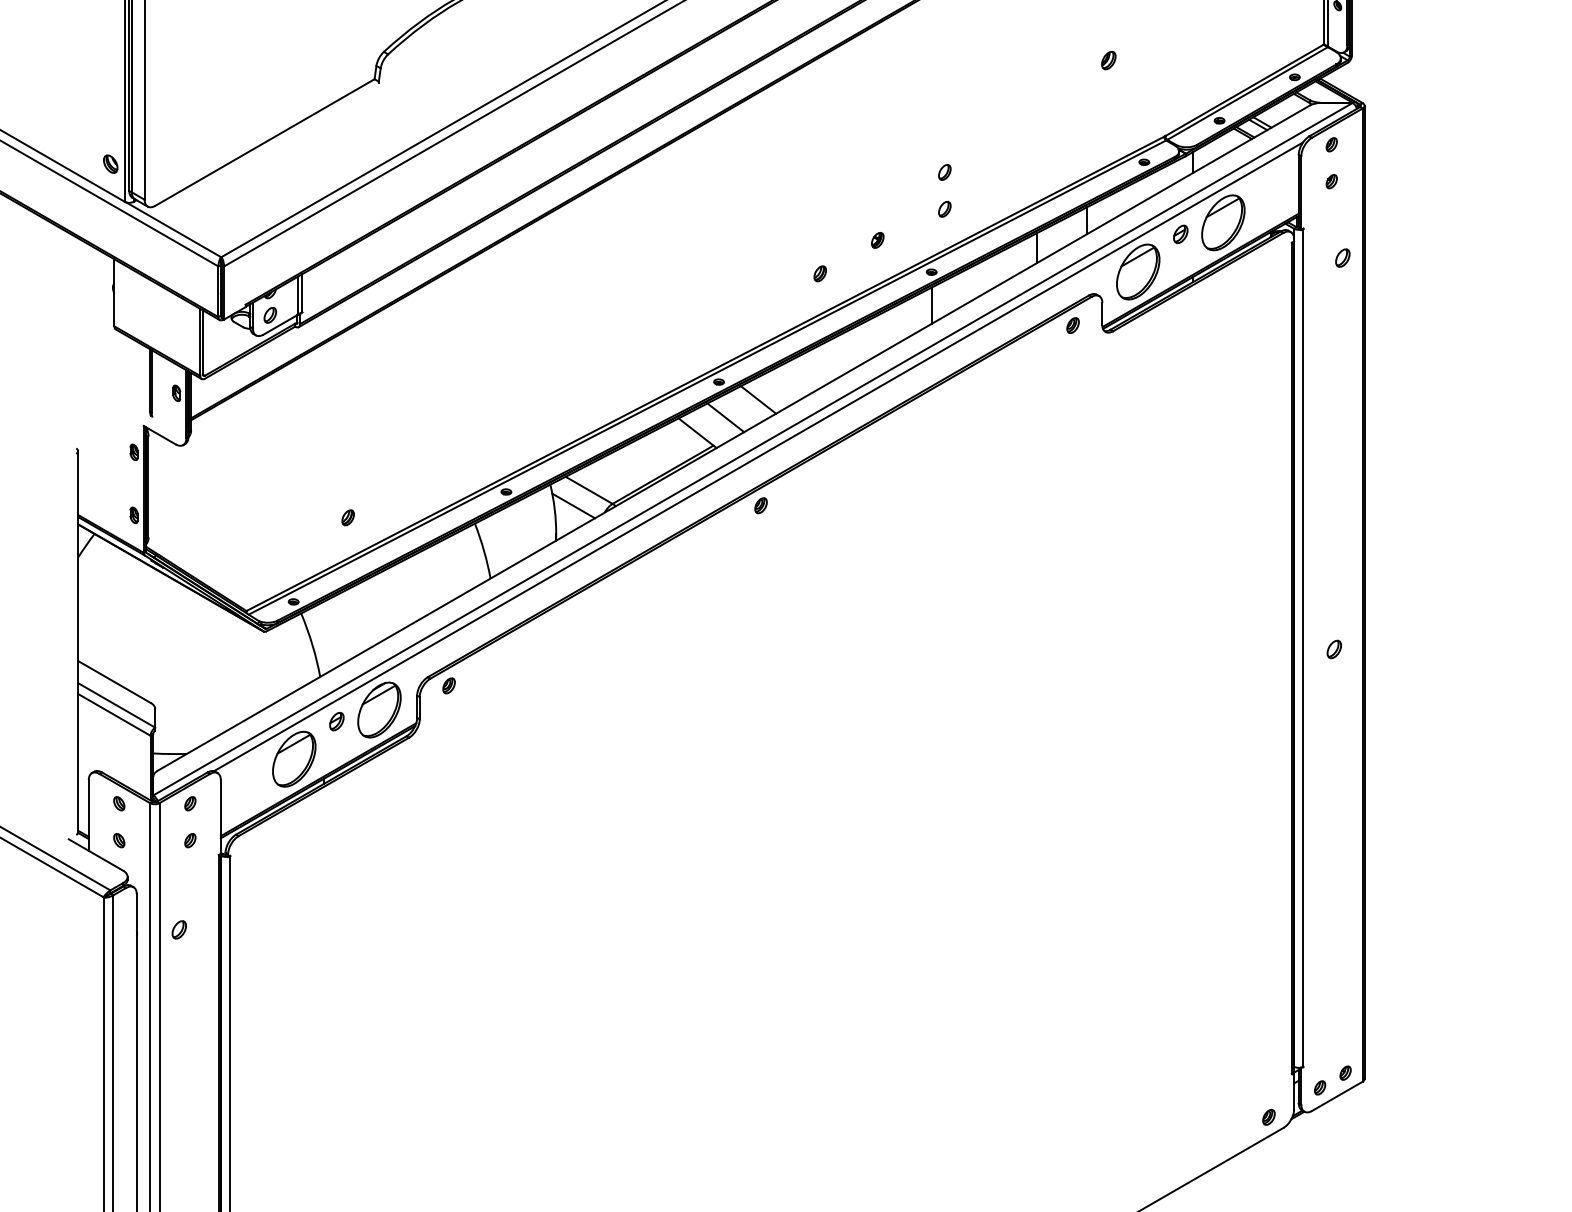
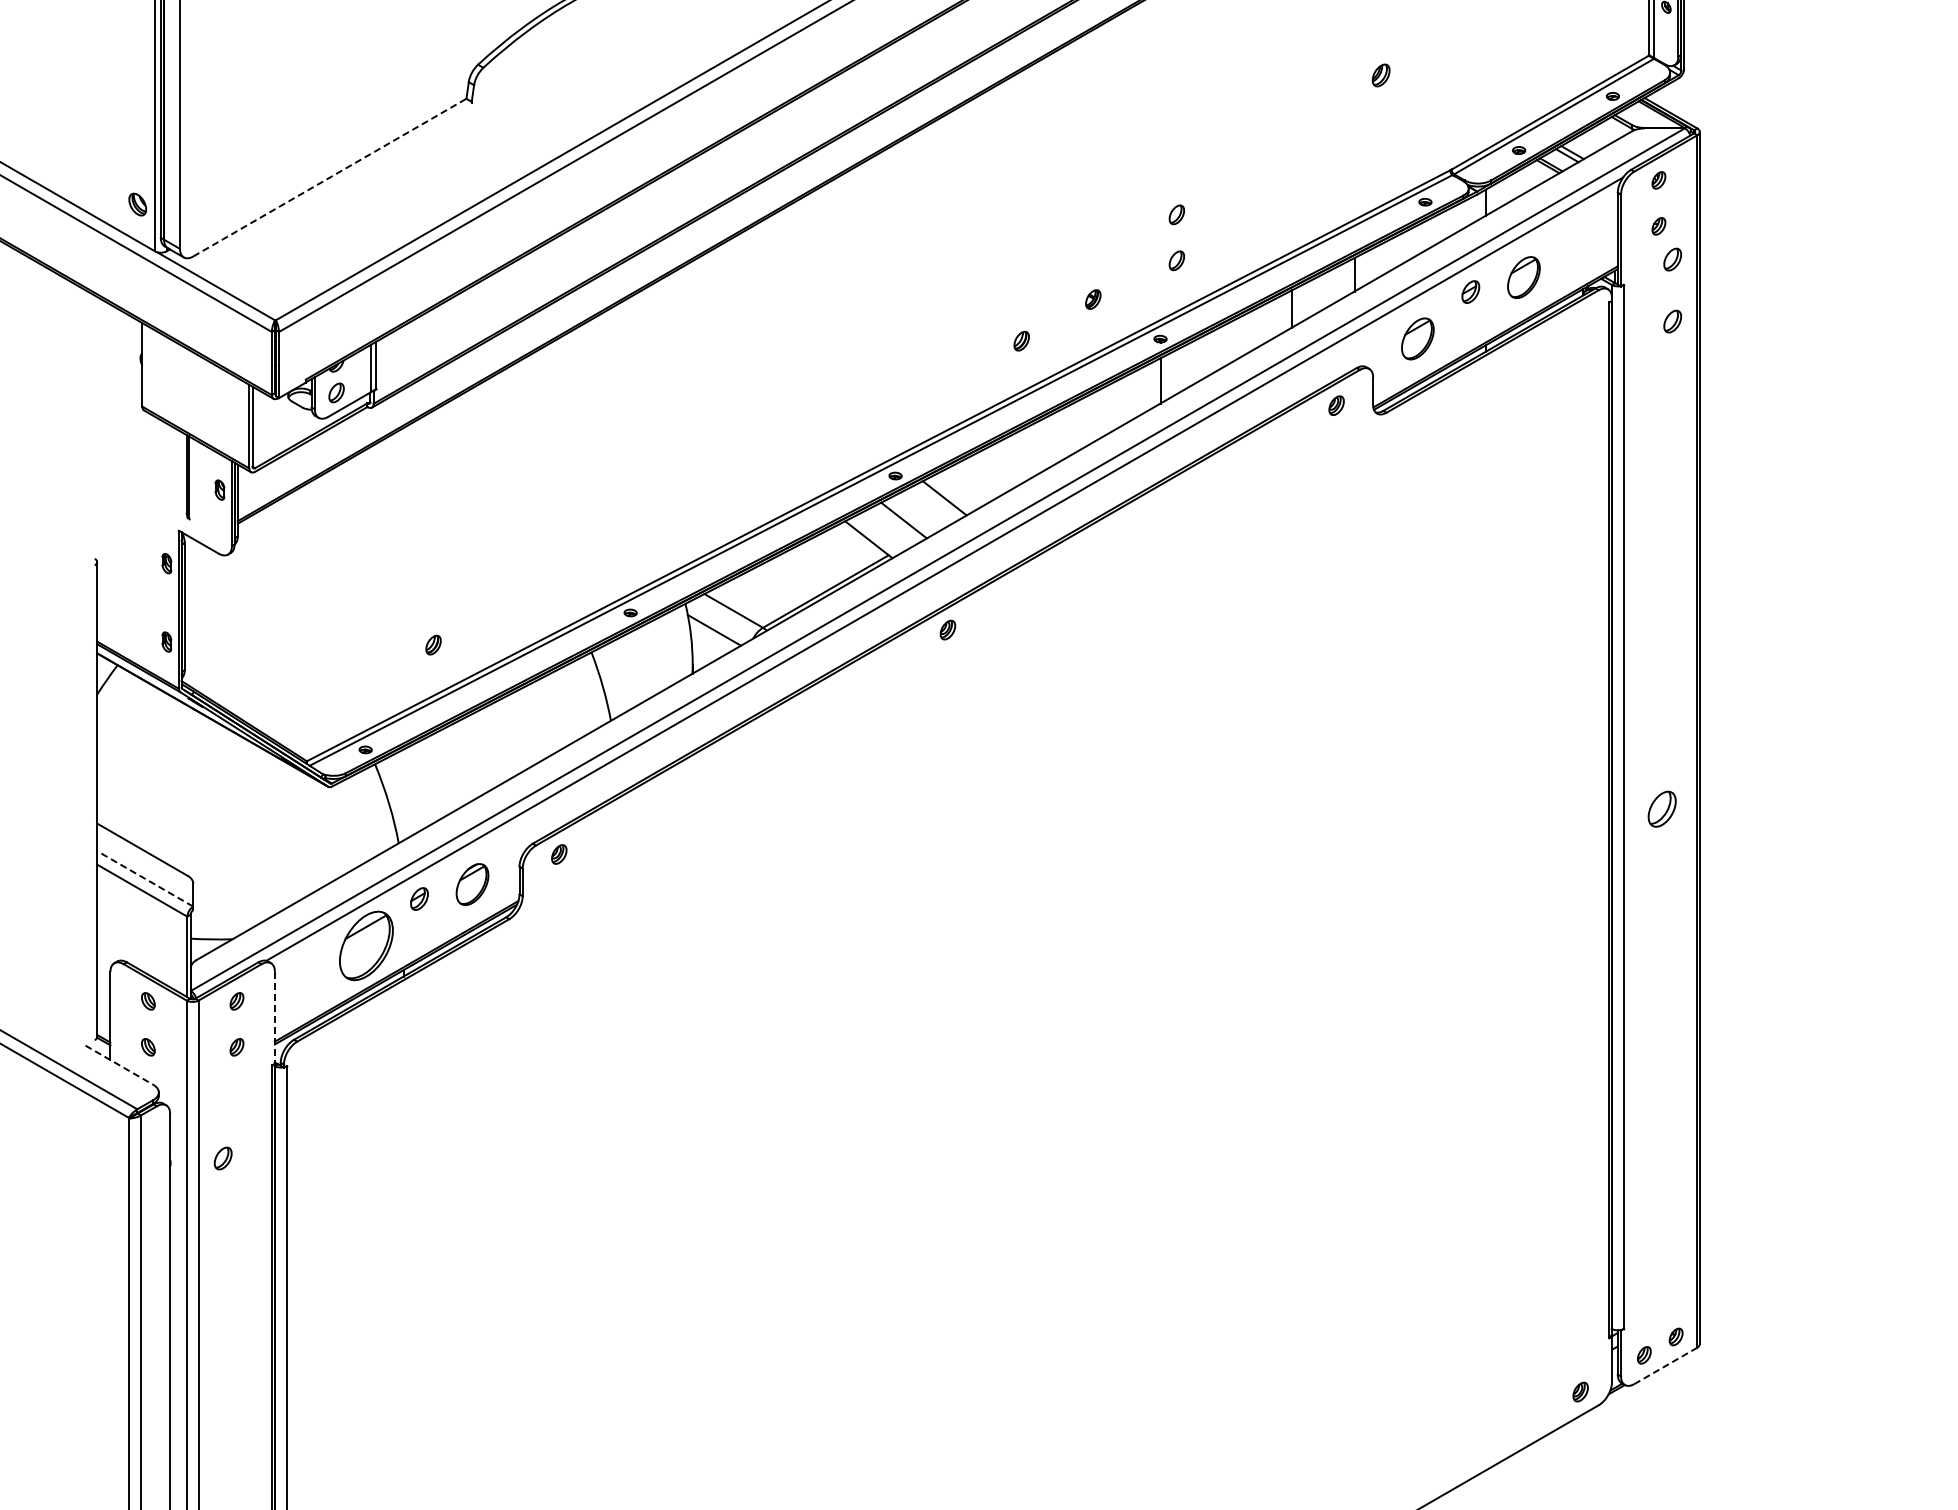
line: (264, 142) -> (329, 177), solid -> dashed
part: (1342, 208) -> (1672, 259), added
part: (1223, 222) -> (1523, 277), size x0.6
part: (1137, 271) -> (1417, 338), size x0.6
part: (1333, 648) -> (1661, 808), size x1.6
line: (116, 705) -> (144, 878), solid -> dashed
part: (379, 709) -> (472, 884), size x0.6
line: (220, 816) -> (274, 1017), solid -> dashed
line: (96, 855) -> (119, 1065), solid -> dashed
line: (1337, 1096) -> (1665, 1366), solid -> dashed

